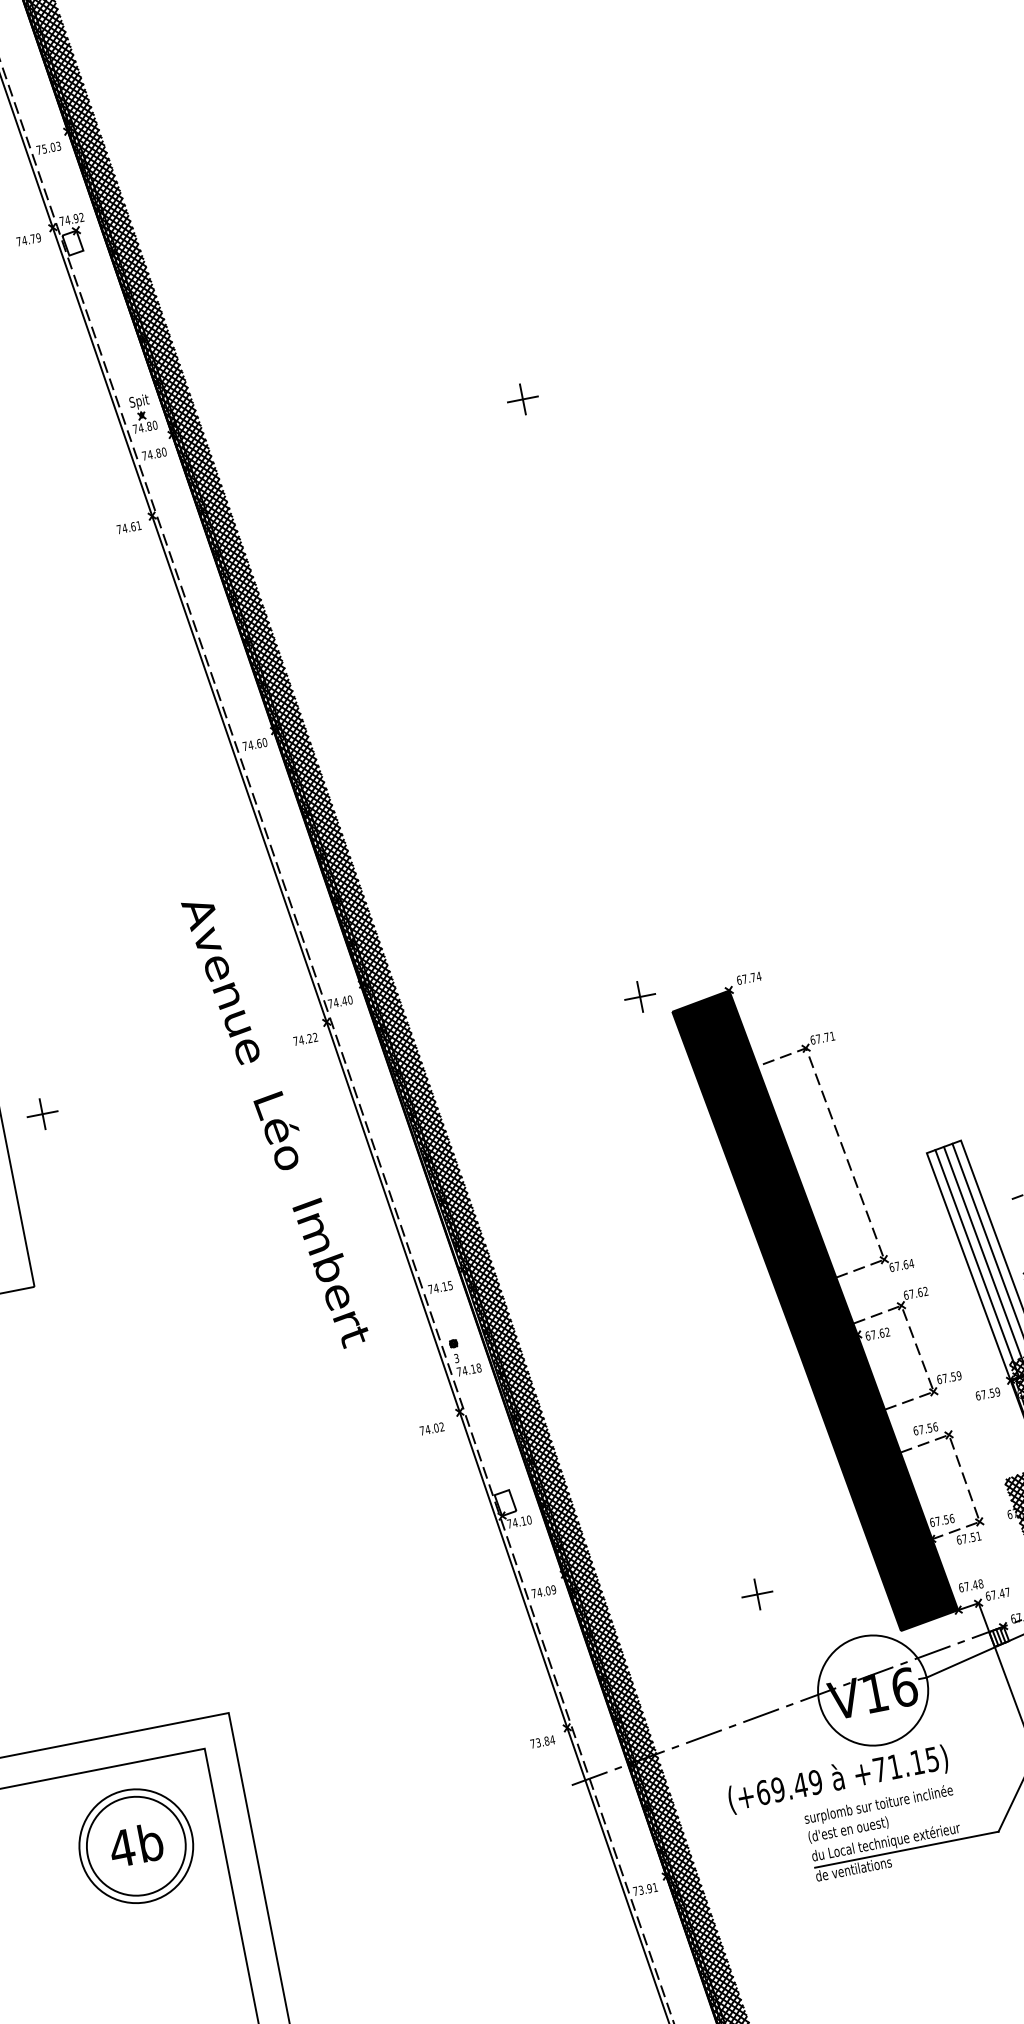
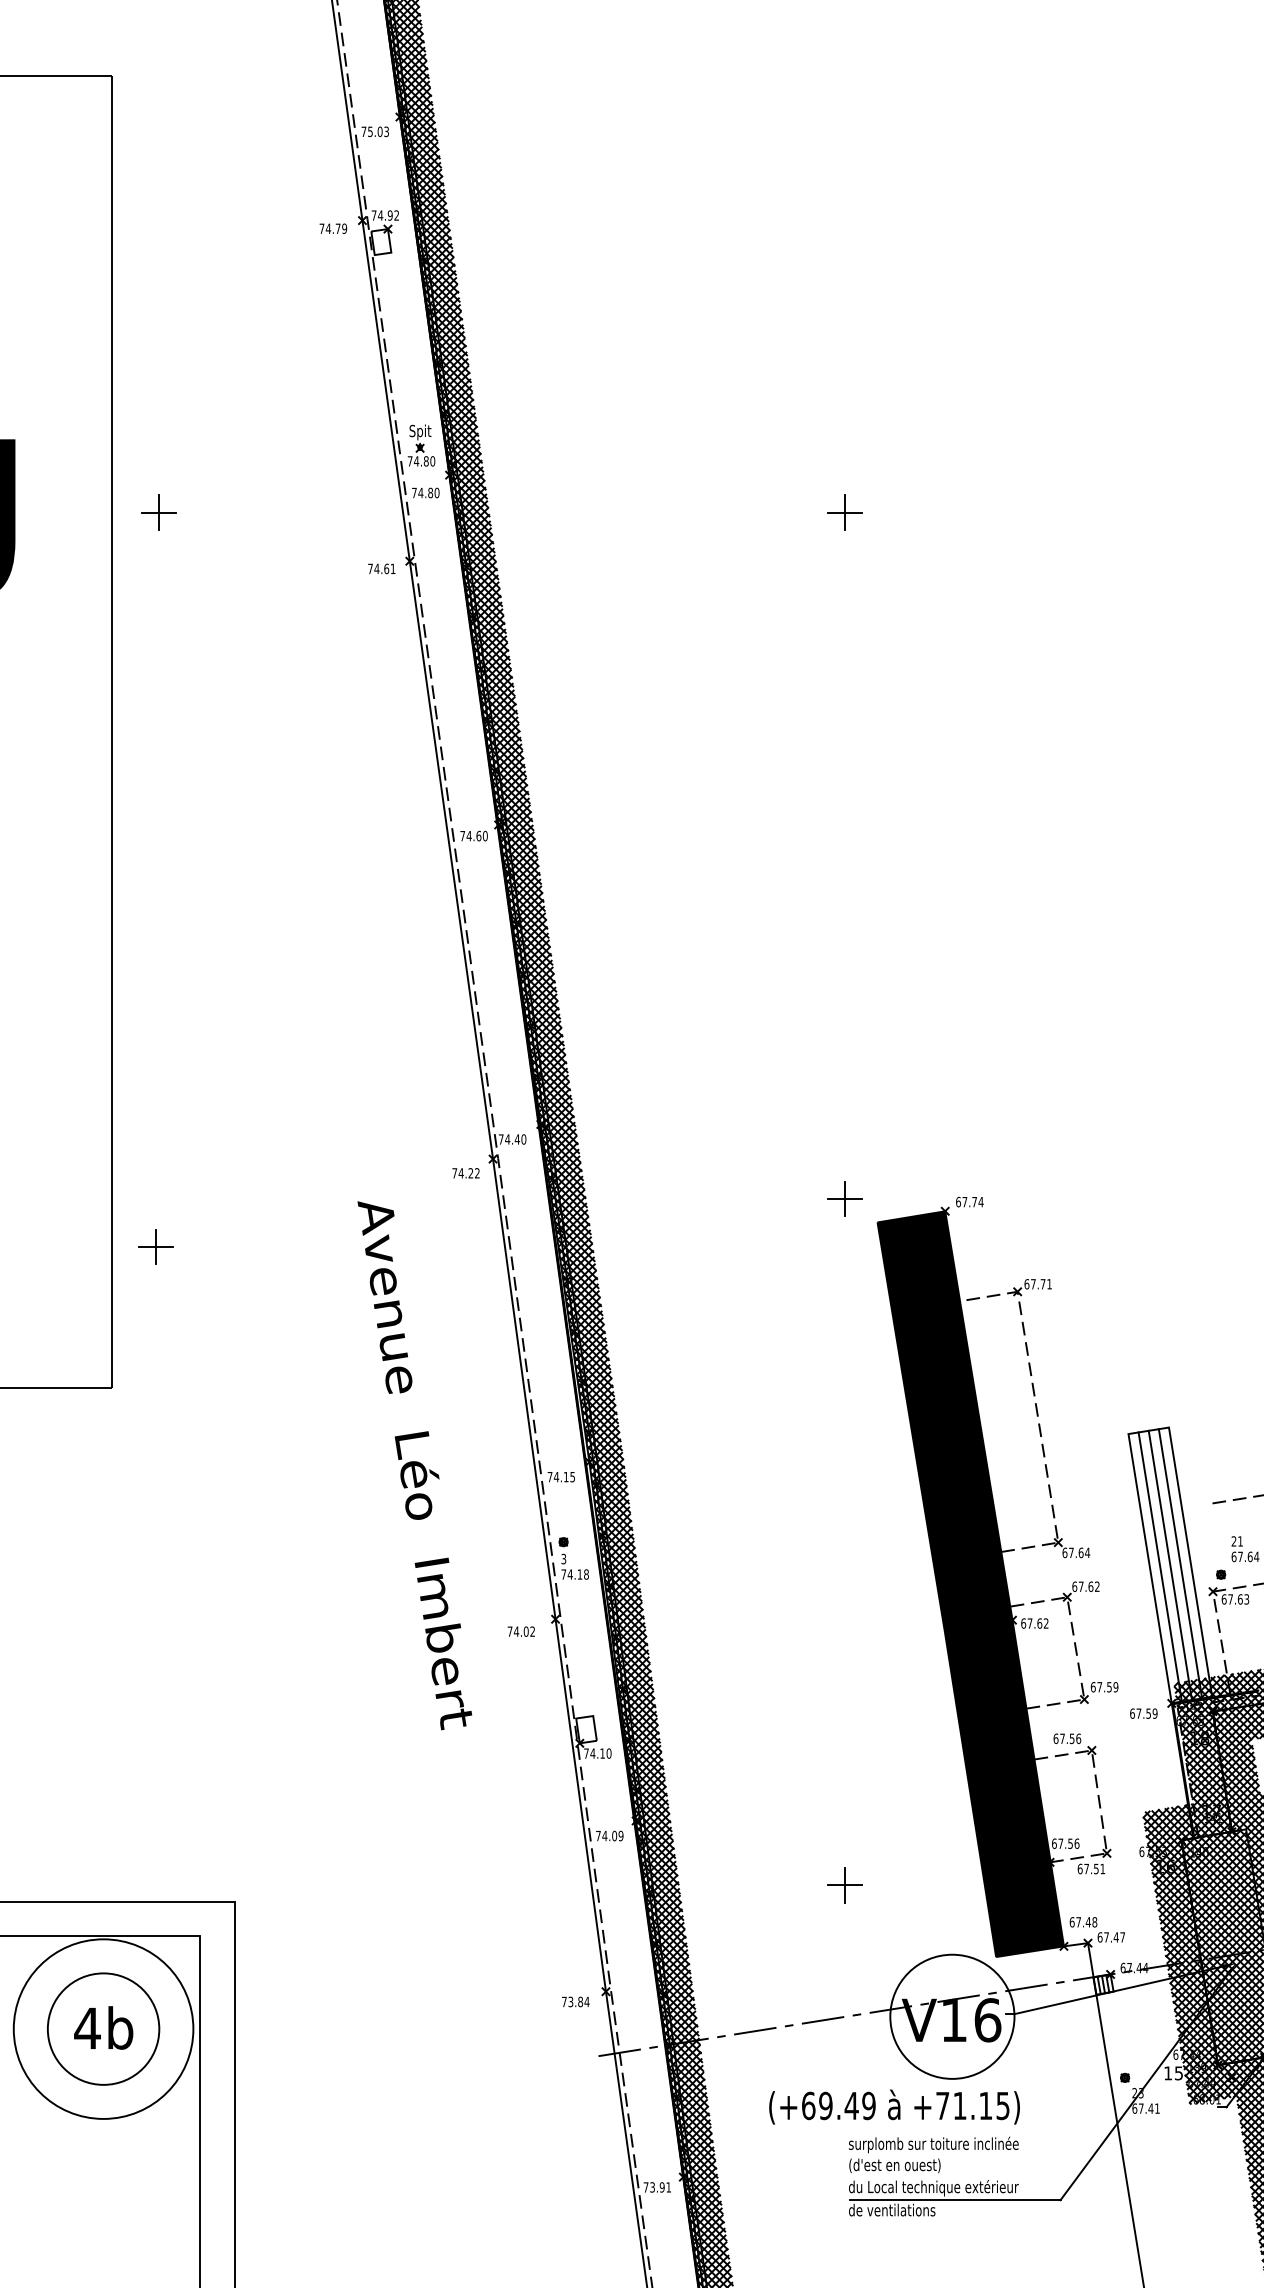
part: (42, 1113) -> (155, 1246), moved
text: (275, 1123) -> (414, 1465), moved
circle: (136, 1845) -> (103, 2028), size x1.4

